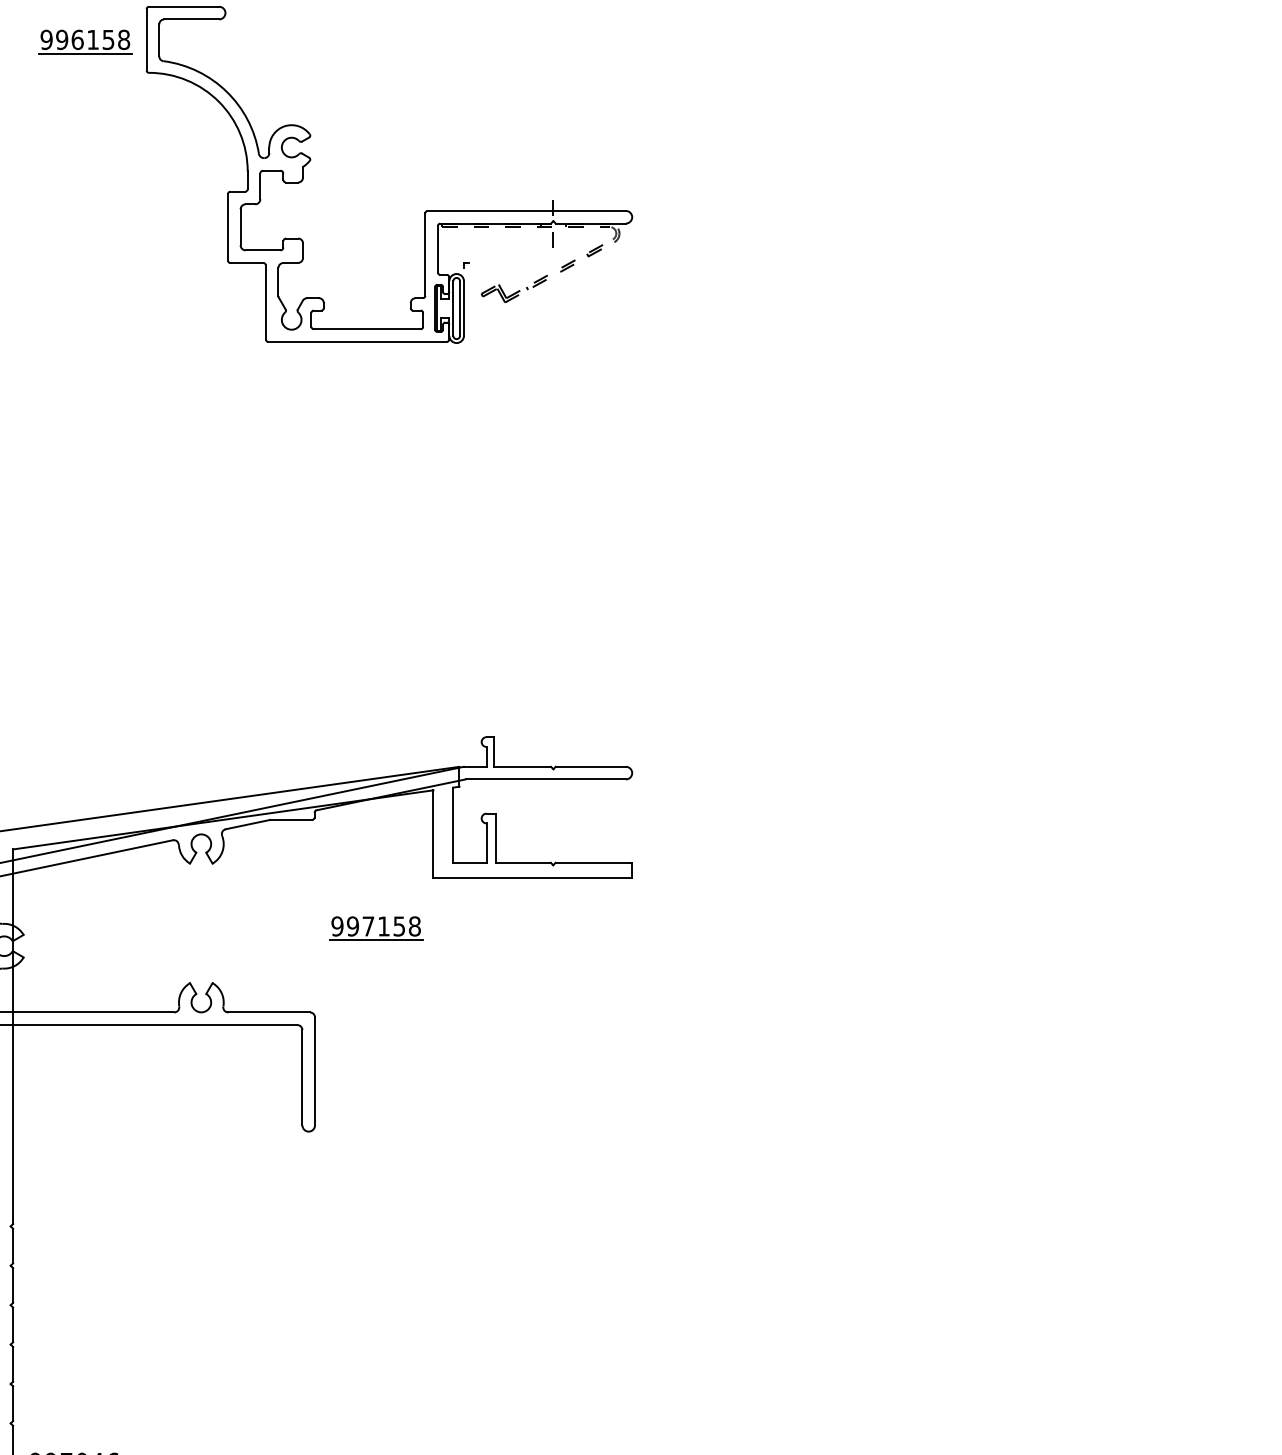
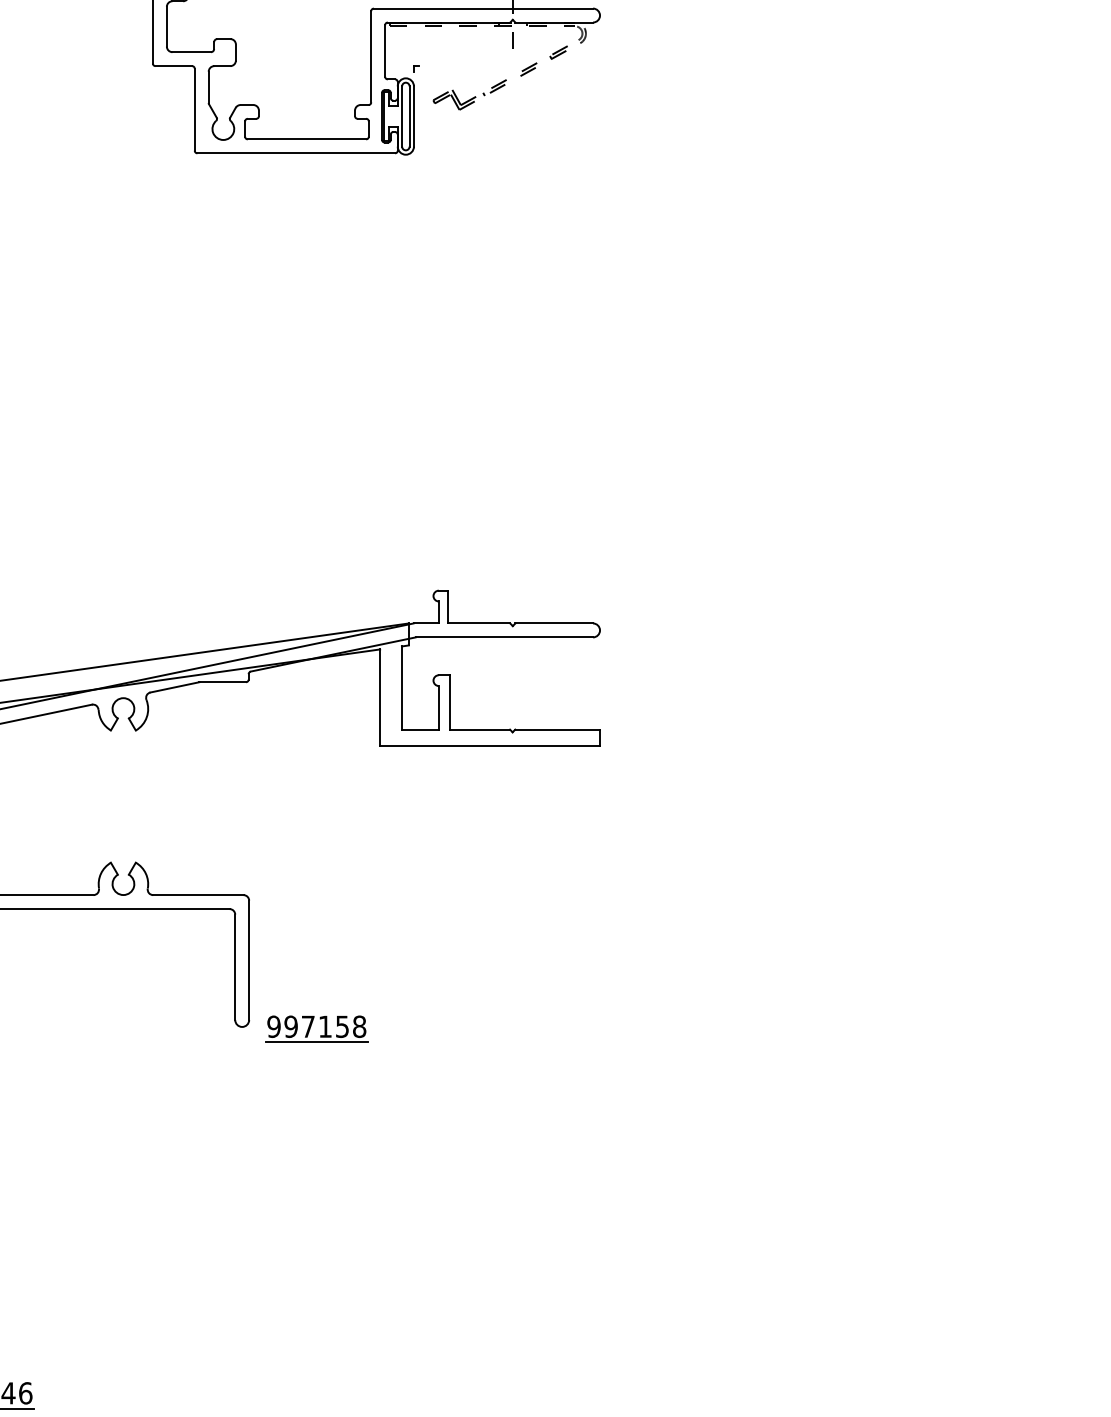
part: (376, 928) -> (317, 1029), moved

